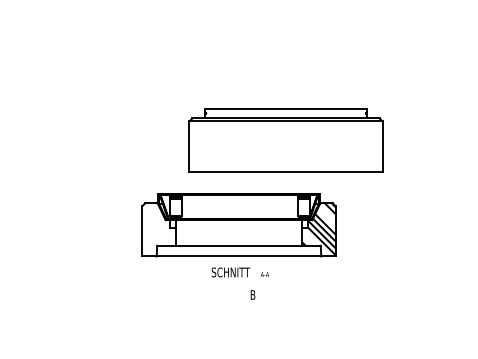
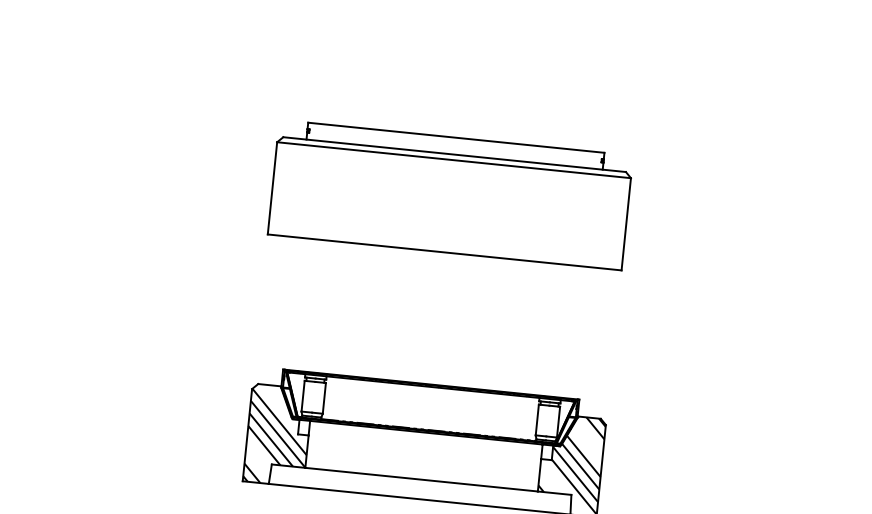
part: (285, 140) -> (449, 195), moved
hatch: (158, 230) -> (276, 436), added

